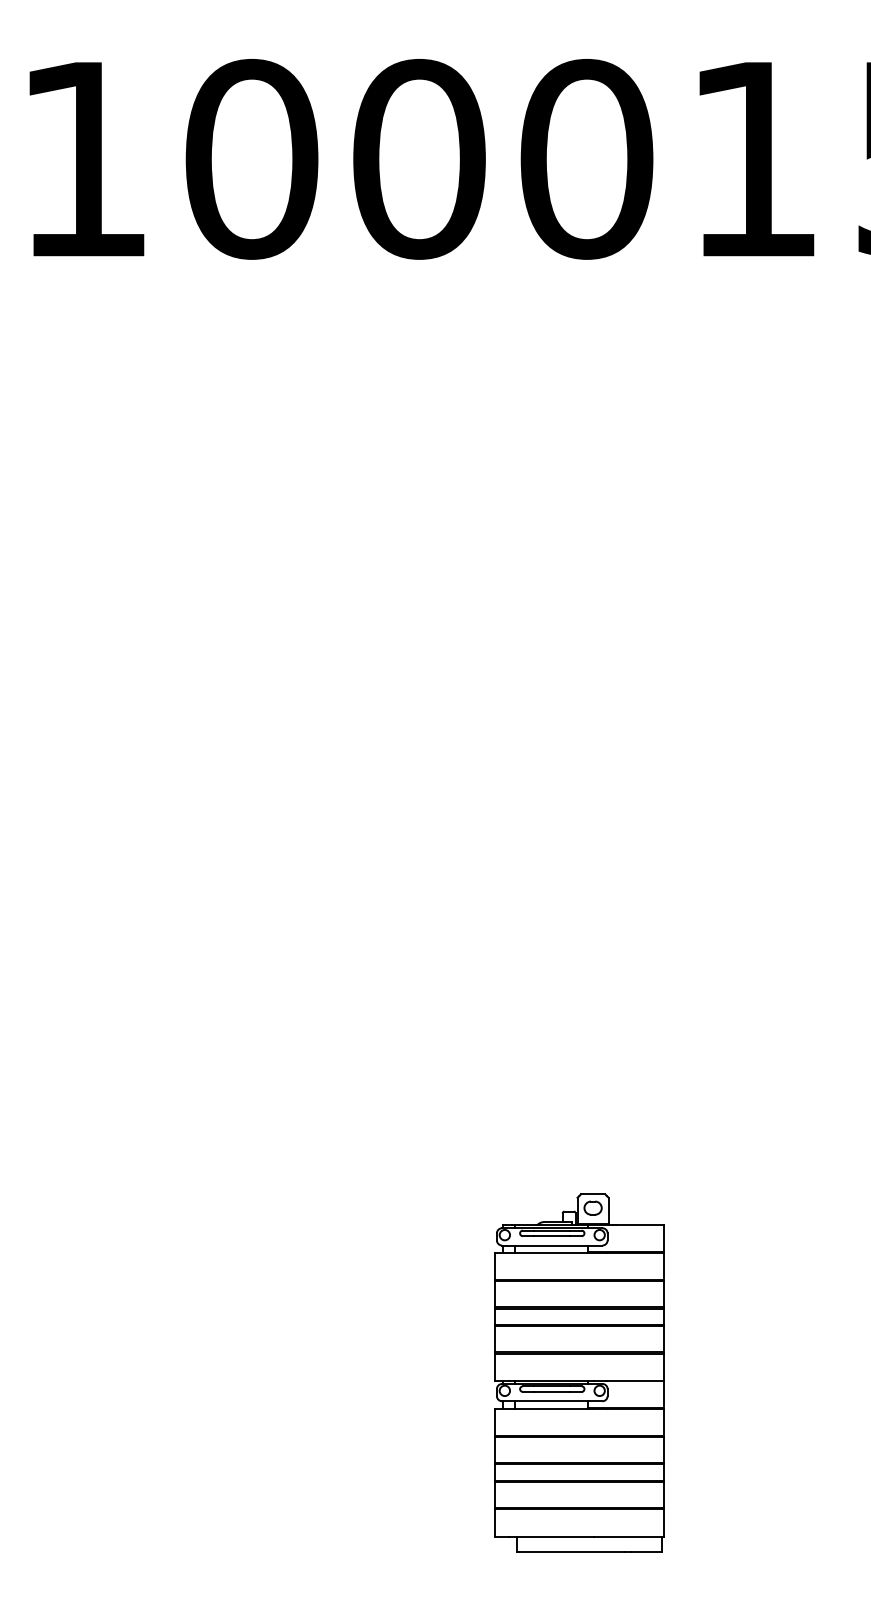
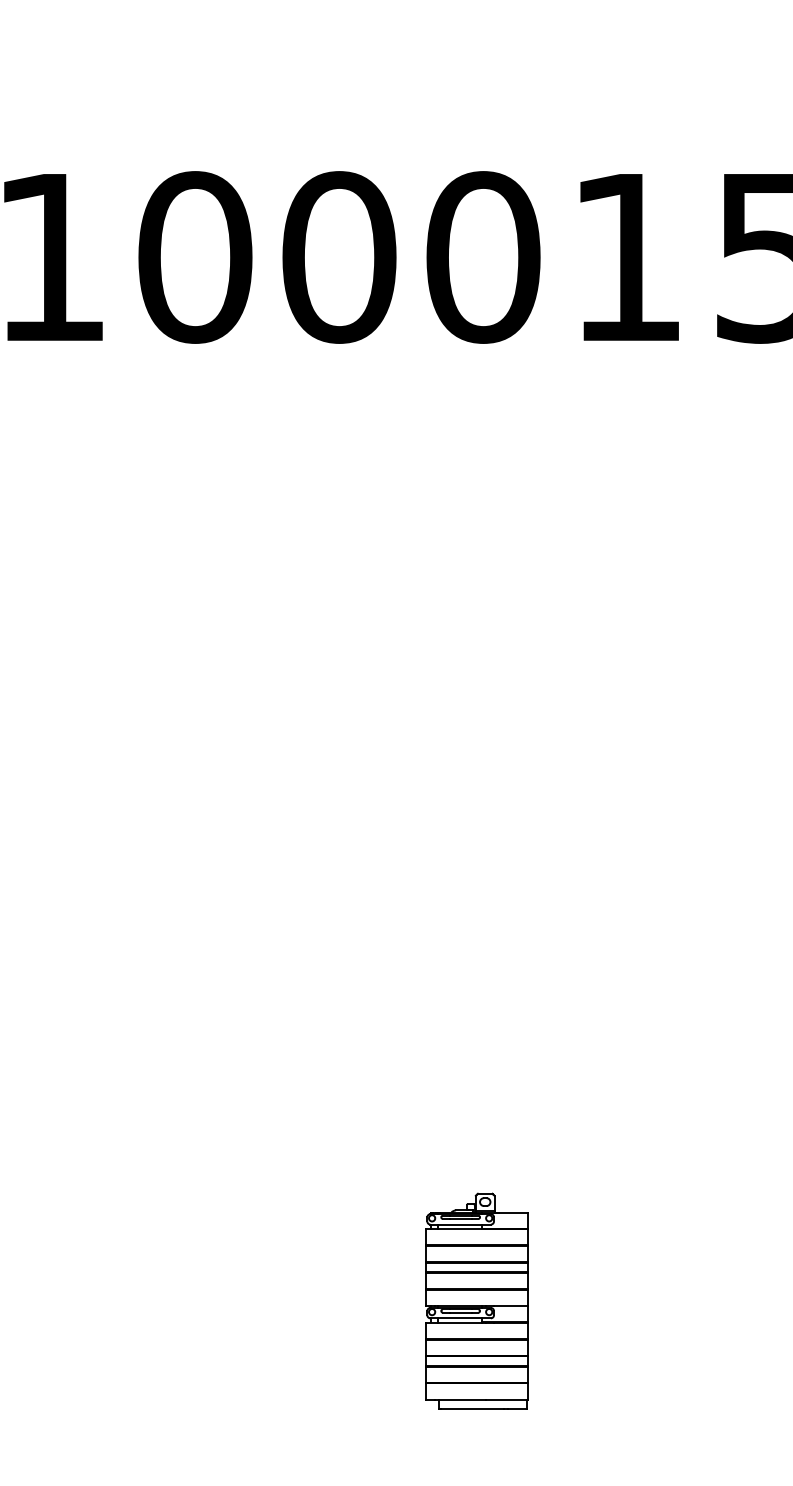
part: (578, 1373) -> (476, 1301), size x0.7

